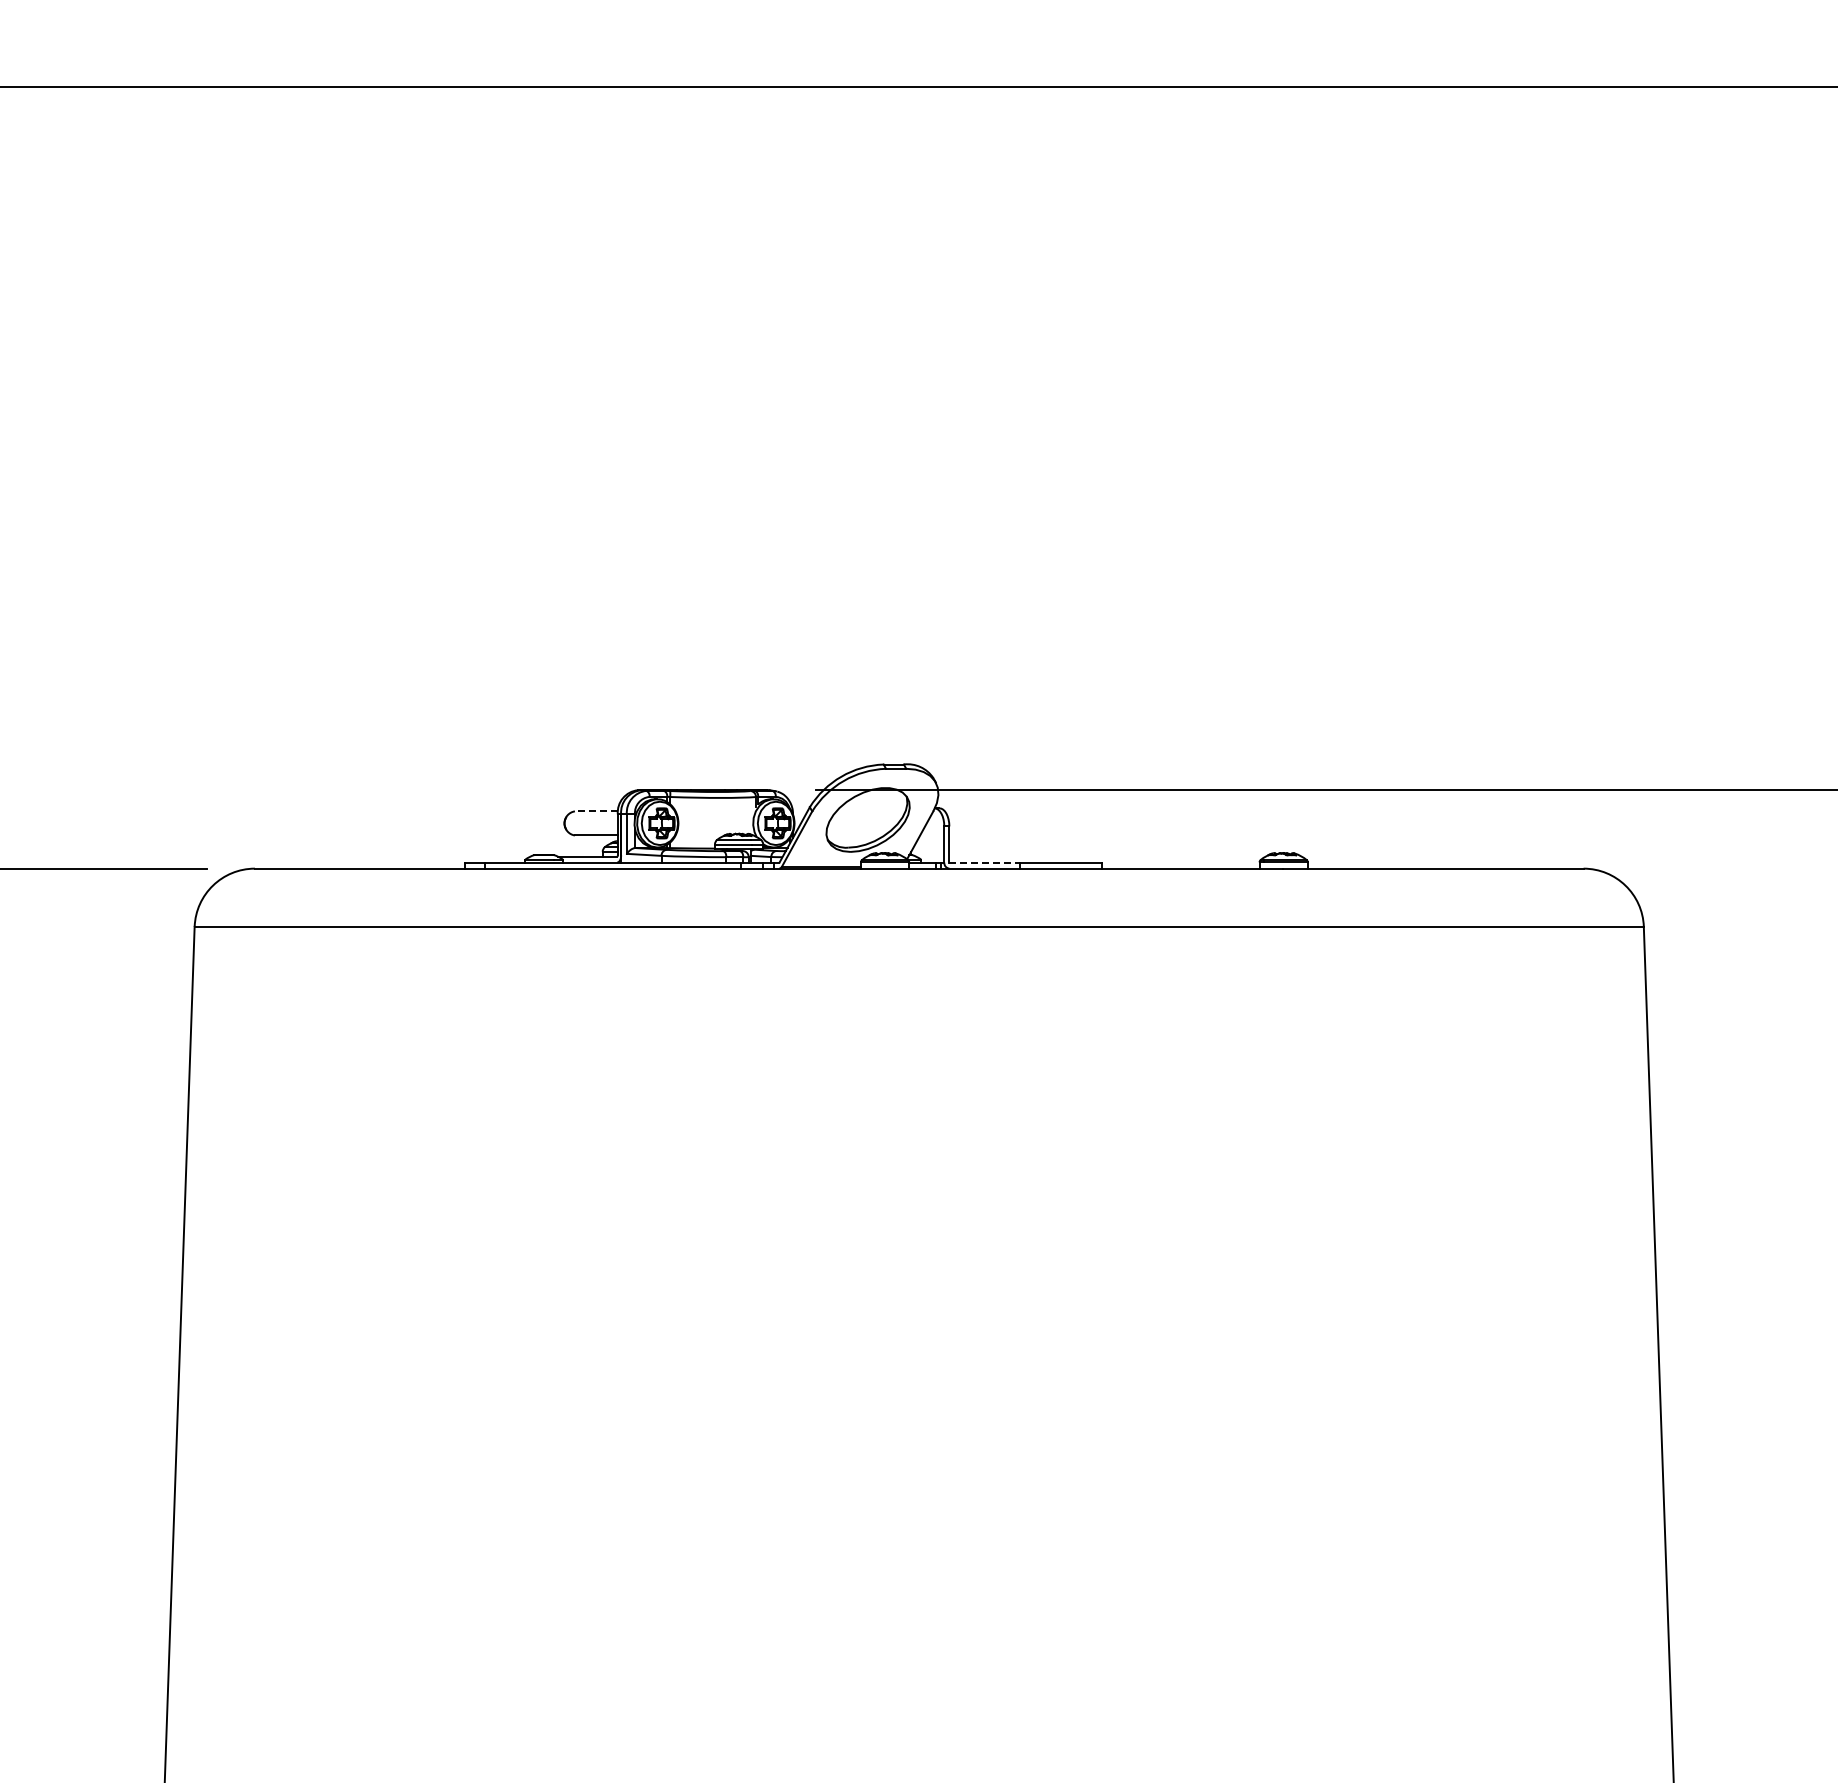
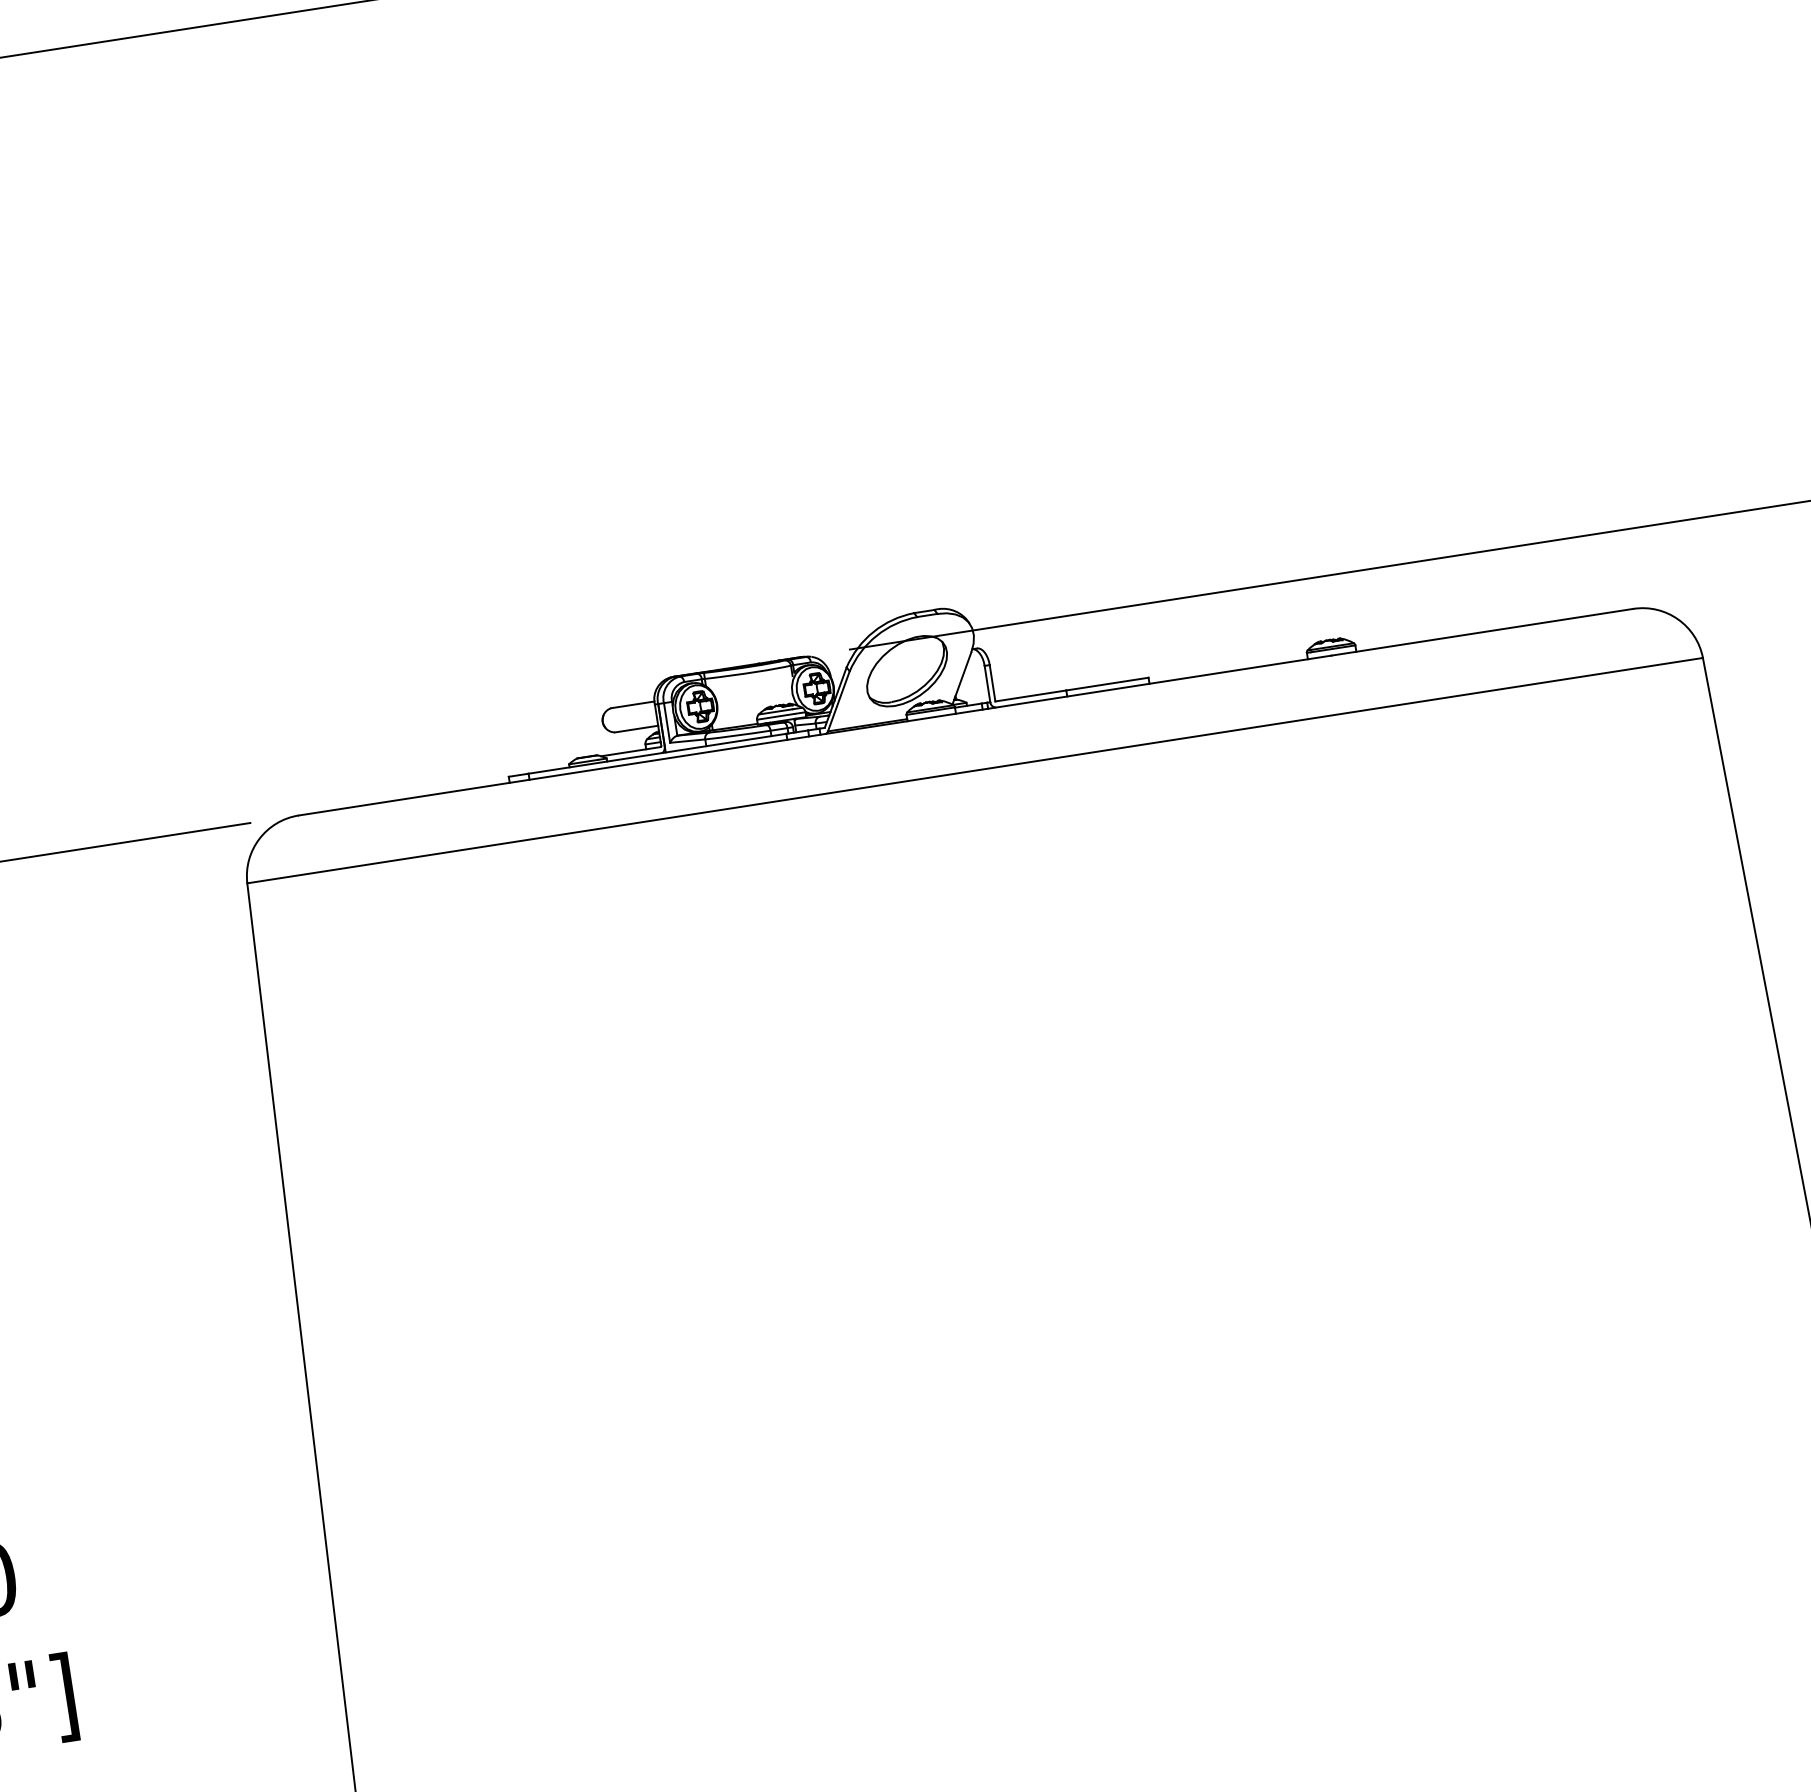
line: (596, 811) -> (633, 704), dashed -> solid
line: (985, 862) -> (1031, 695), dashed -> solid

